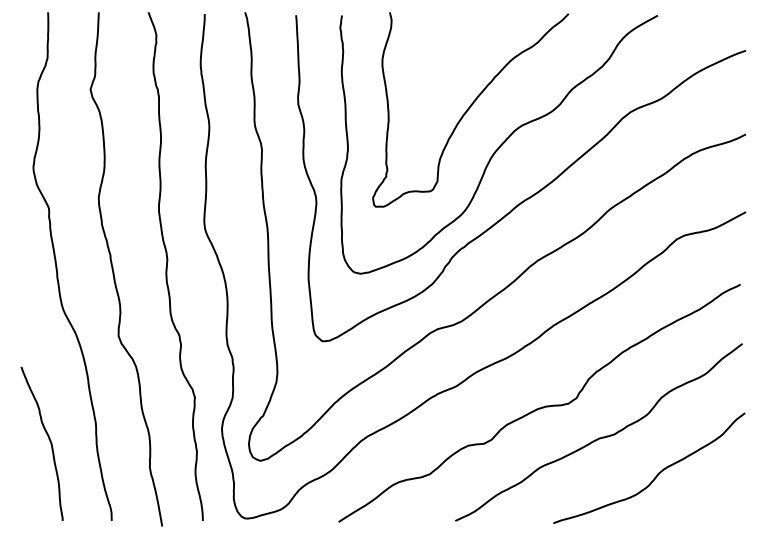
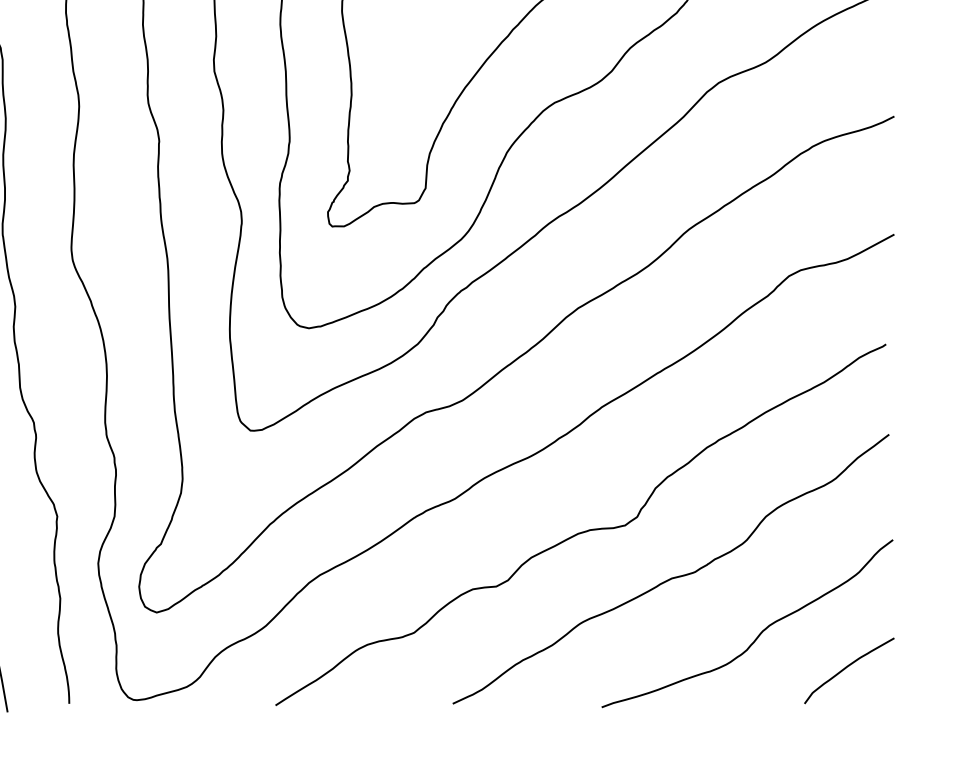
curve: (715, 497) -> (848, 668), added

